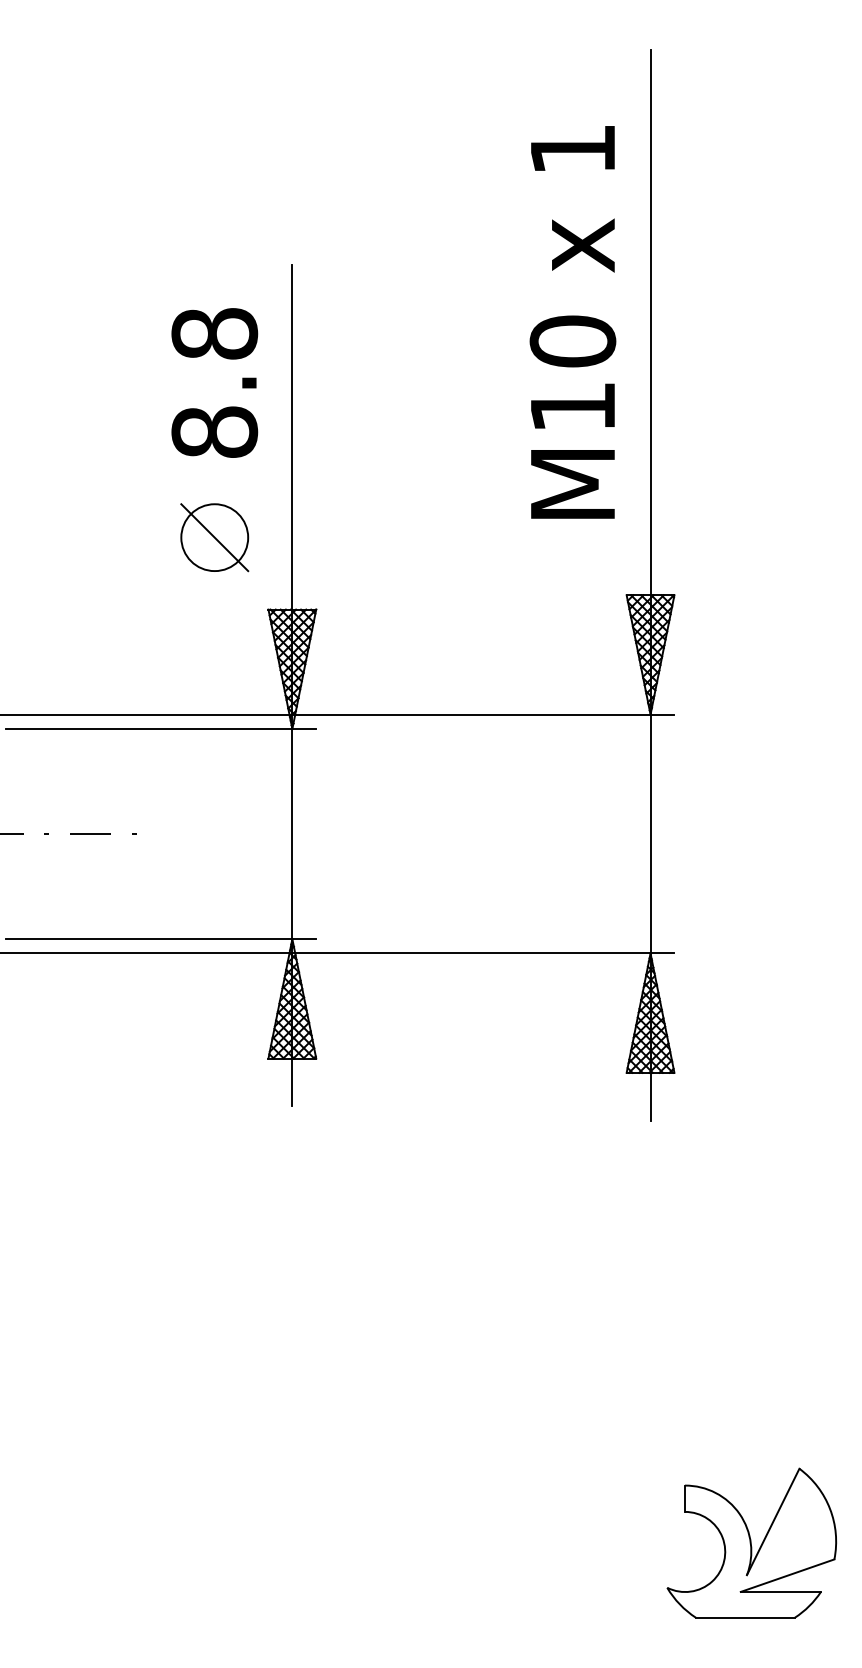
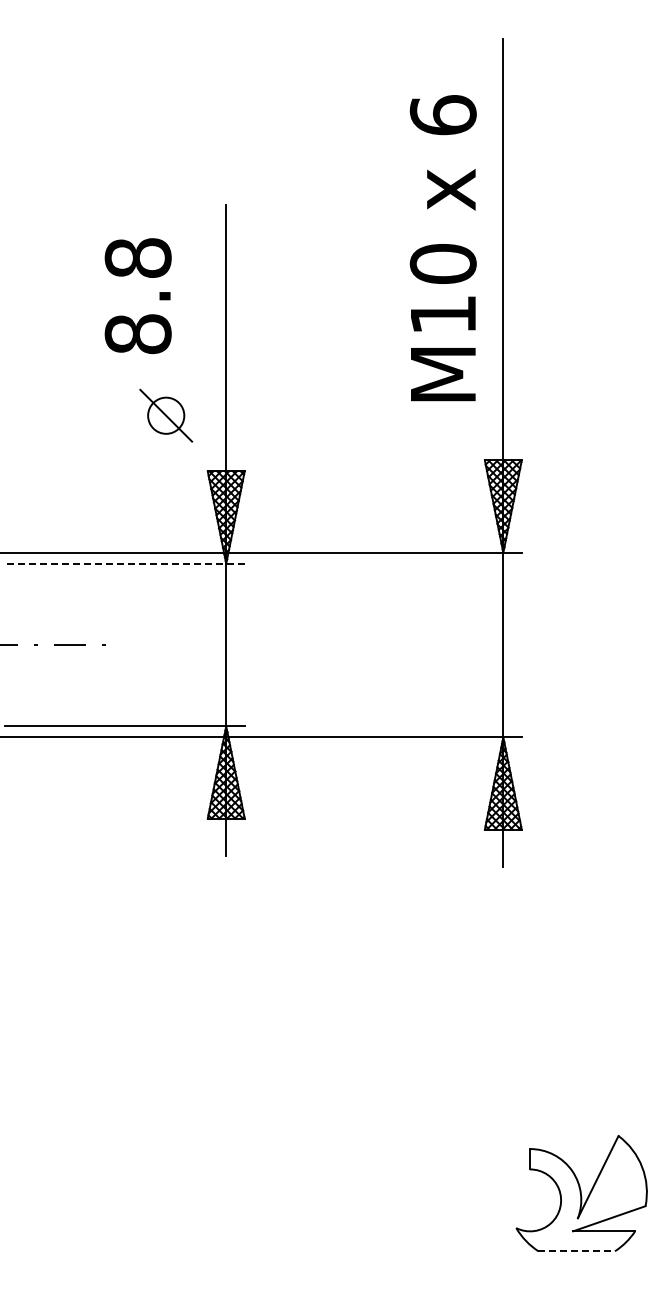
text: (571, 149) -> (442, 115), 1 -> 6
text: (213, 383) -> (137, 296), moved
circle: (215, 537) -> (166, 415), size x0.7
line: (160, 728) -> (124, 563), solid -> dashed
line: (746, 1618) -> (577, 1251), solid -> dashed

